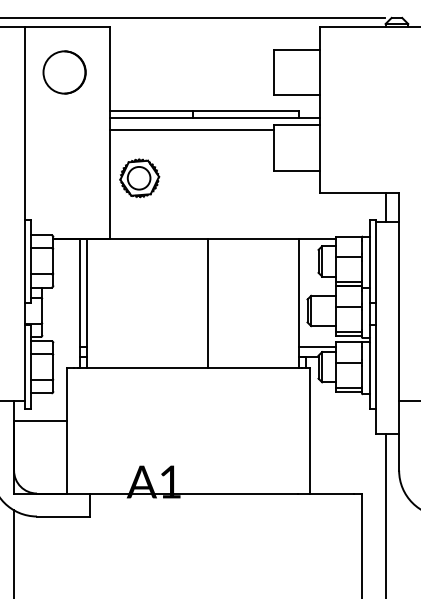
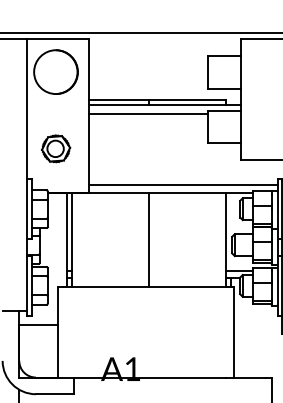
circle: (64, 72) -> (55, 72), size x1.43
part: (139, 178) -> (55, 149), moved
line: (240, 227) -> (183, 184), added
line: (207, 303) -> (148, 239), moved

